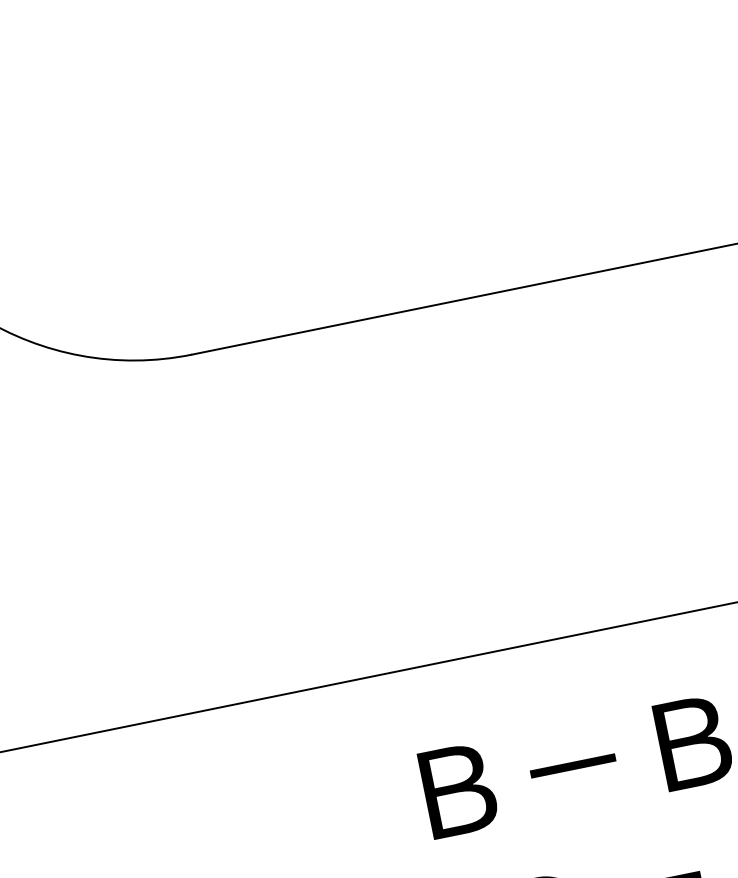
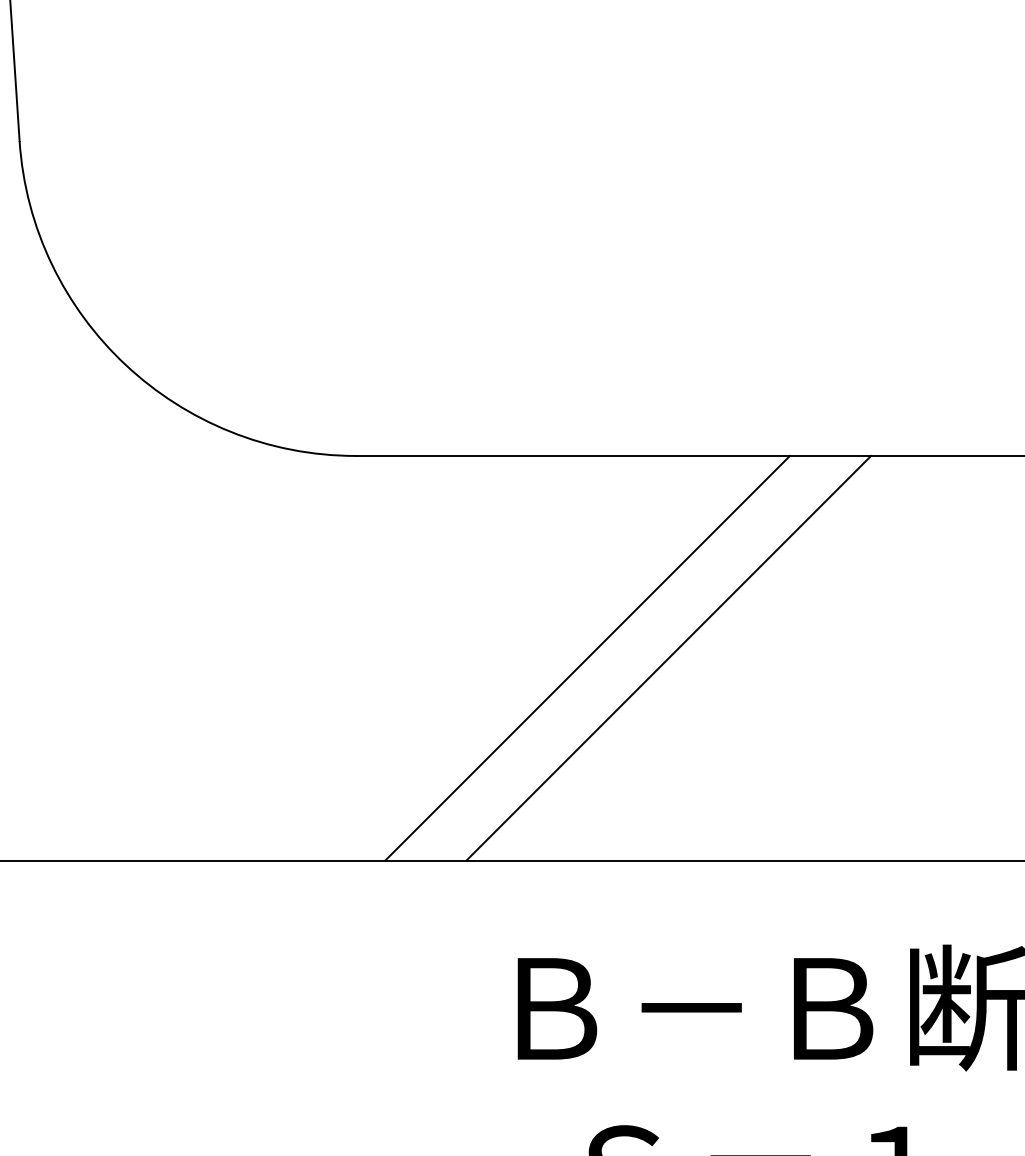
line: (492, 472) -> (668, 657), added
line: (423, 486) -> (587, 657), added

